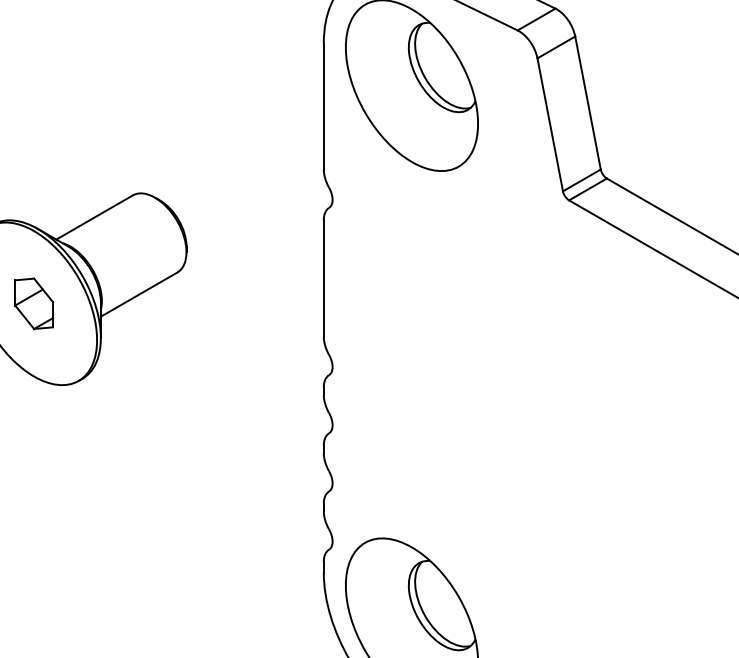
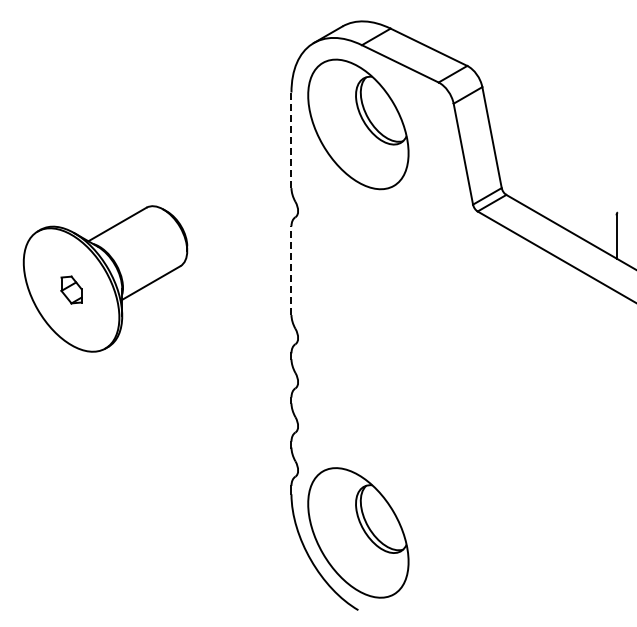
line: (323, 106) -> (291, 140), solid -> dashed
line: (323, 278) -> (291, 270), solid -> dashed
part: (34, 303) -> (71, 289), size x0.7

